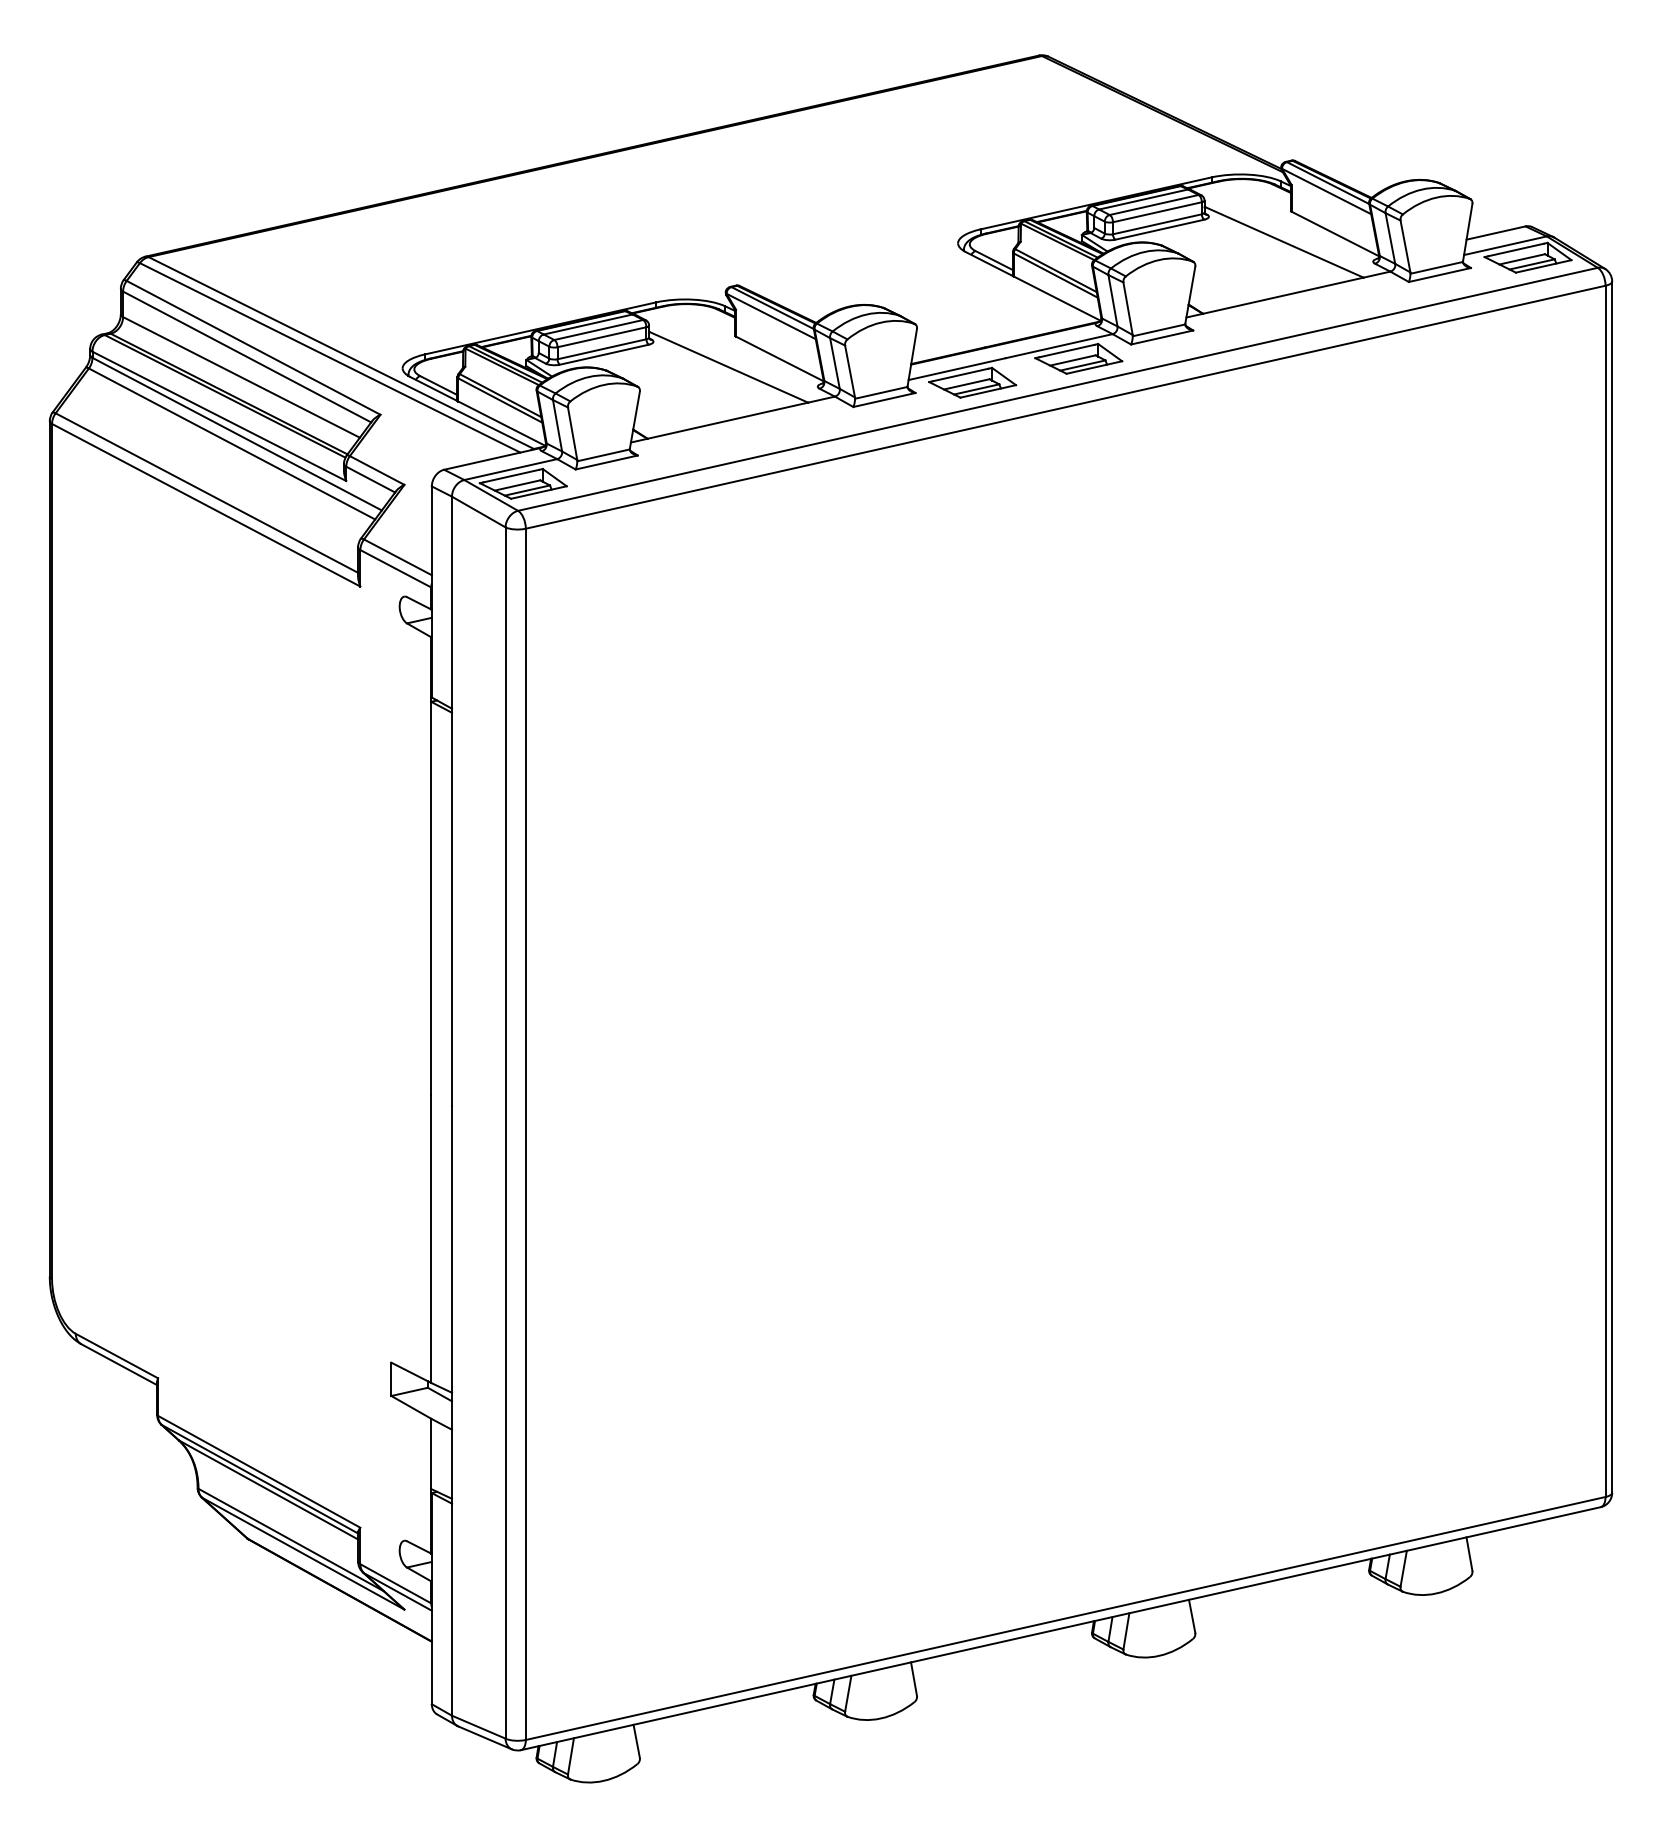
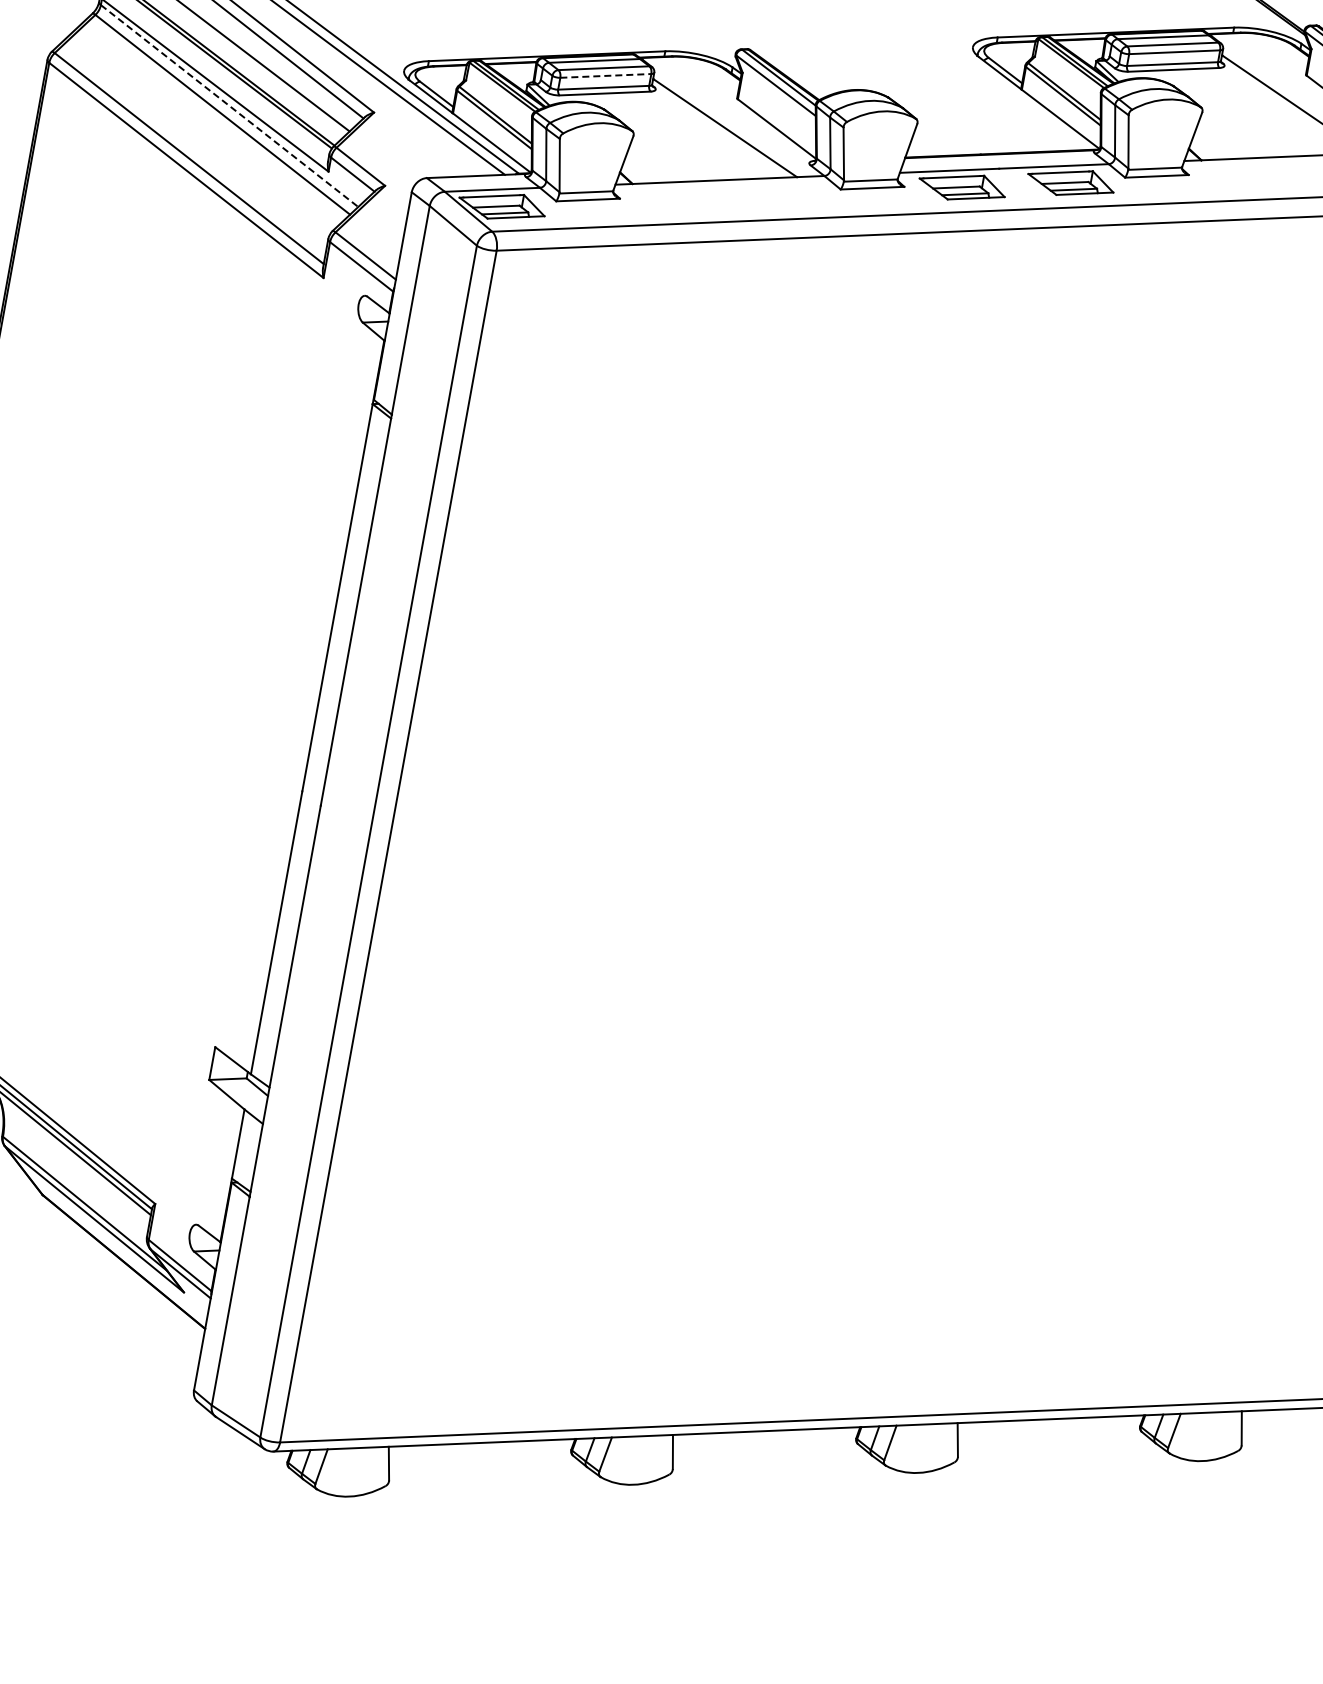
line: (602, 337) -> (606, 76), solid -> dashed
line: (237, 434) -> (229, 106), solid -> dashed

